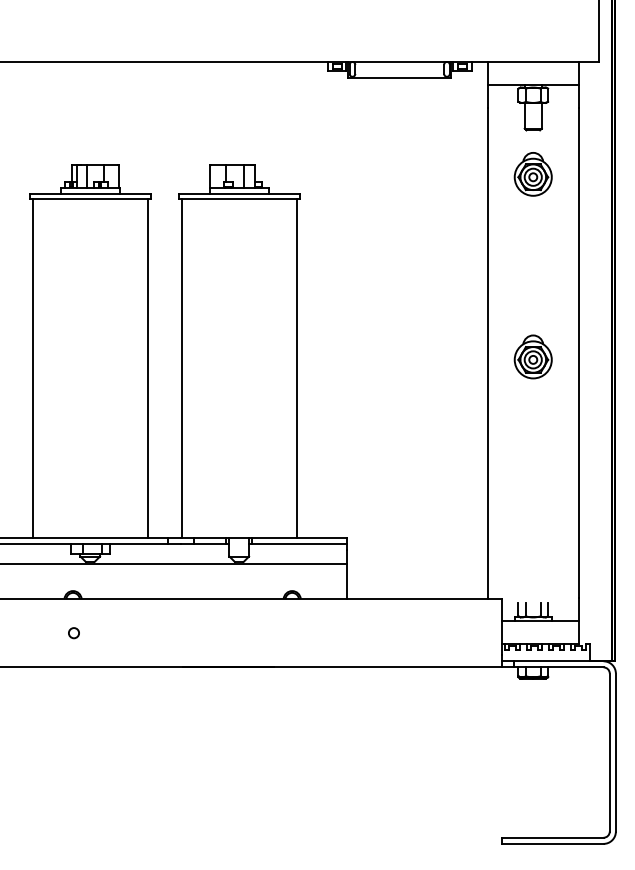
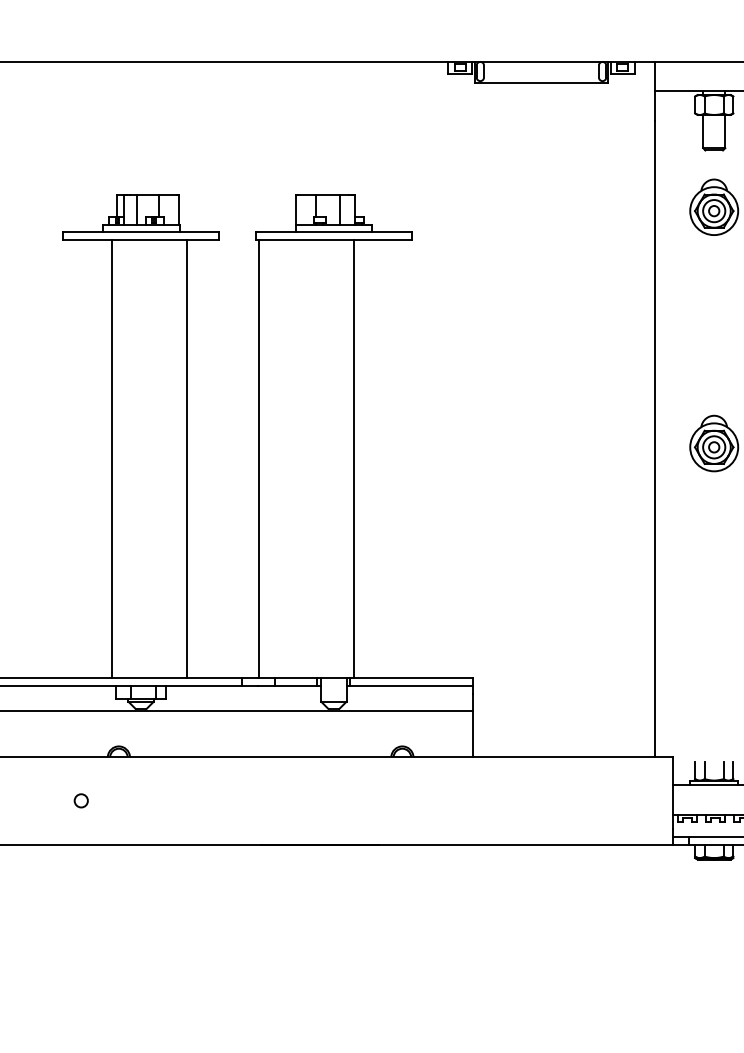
line: (32, 368) -> (111, 458), moved
line: (148, 368) -> (188, 458), moved
line: (297, 368) -> (354, 458), moved
circle: (73, 633) -> (80, 801), moved

